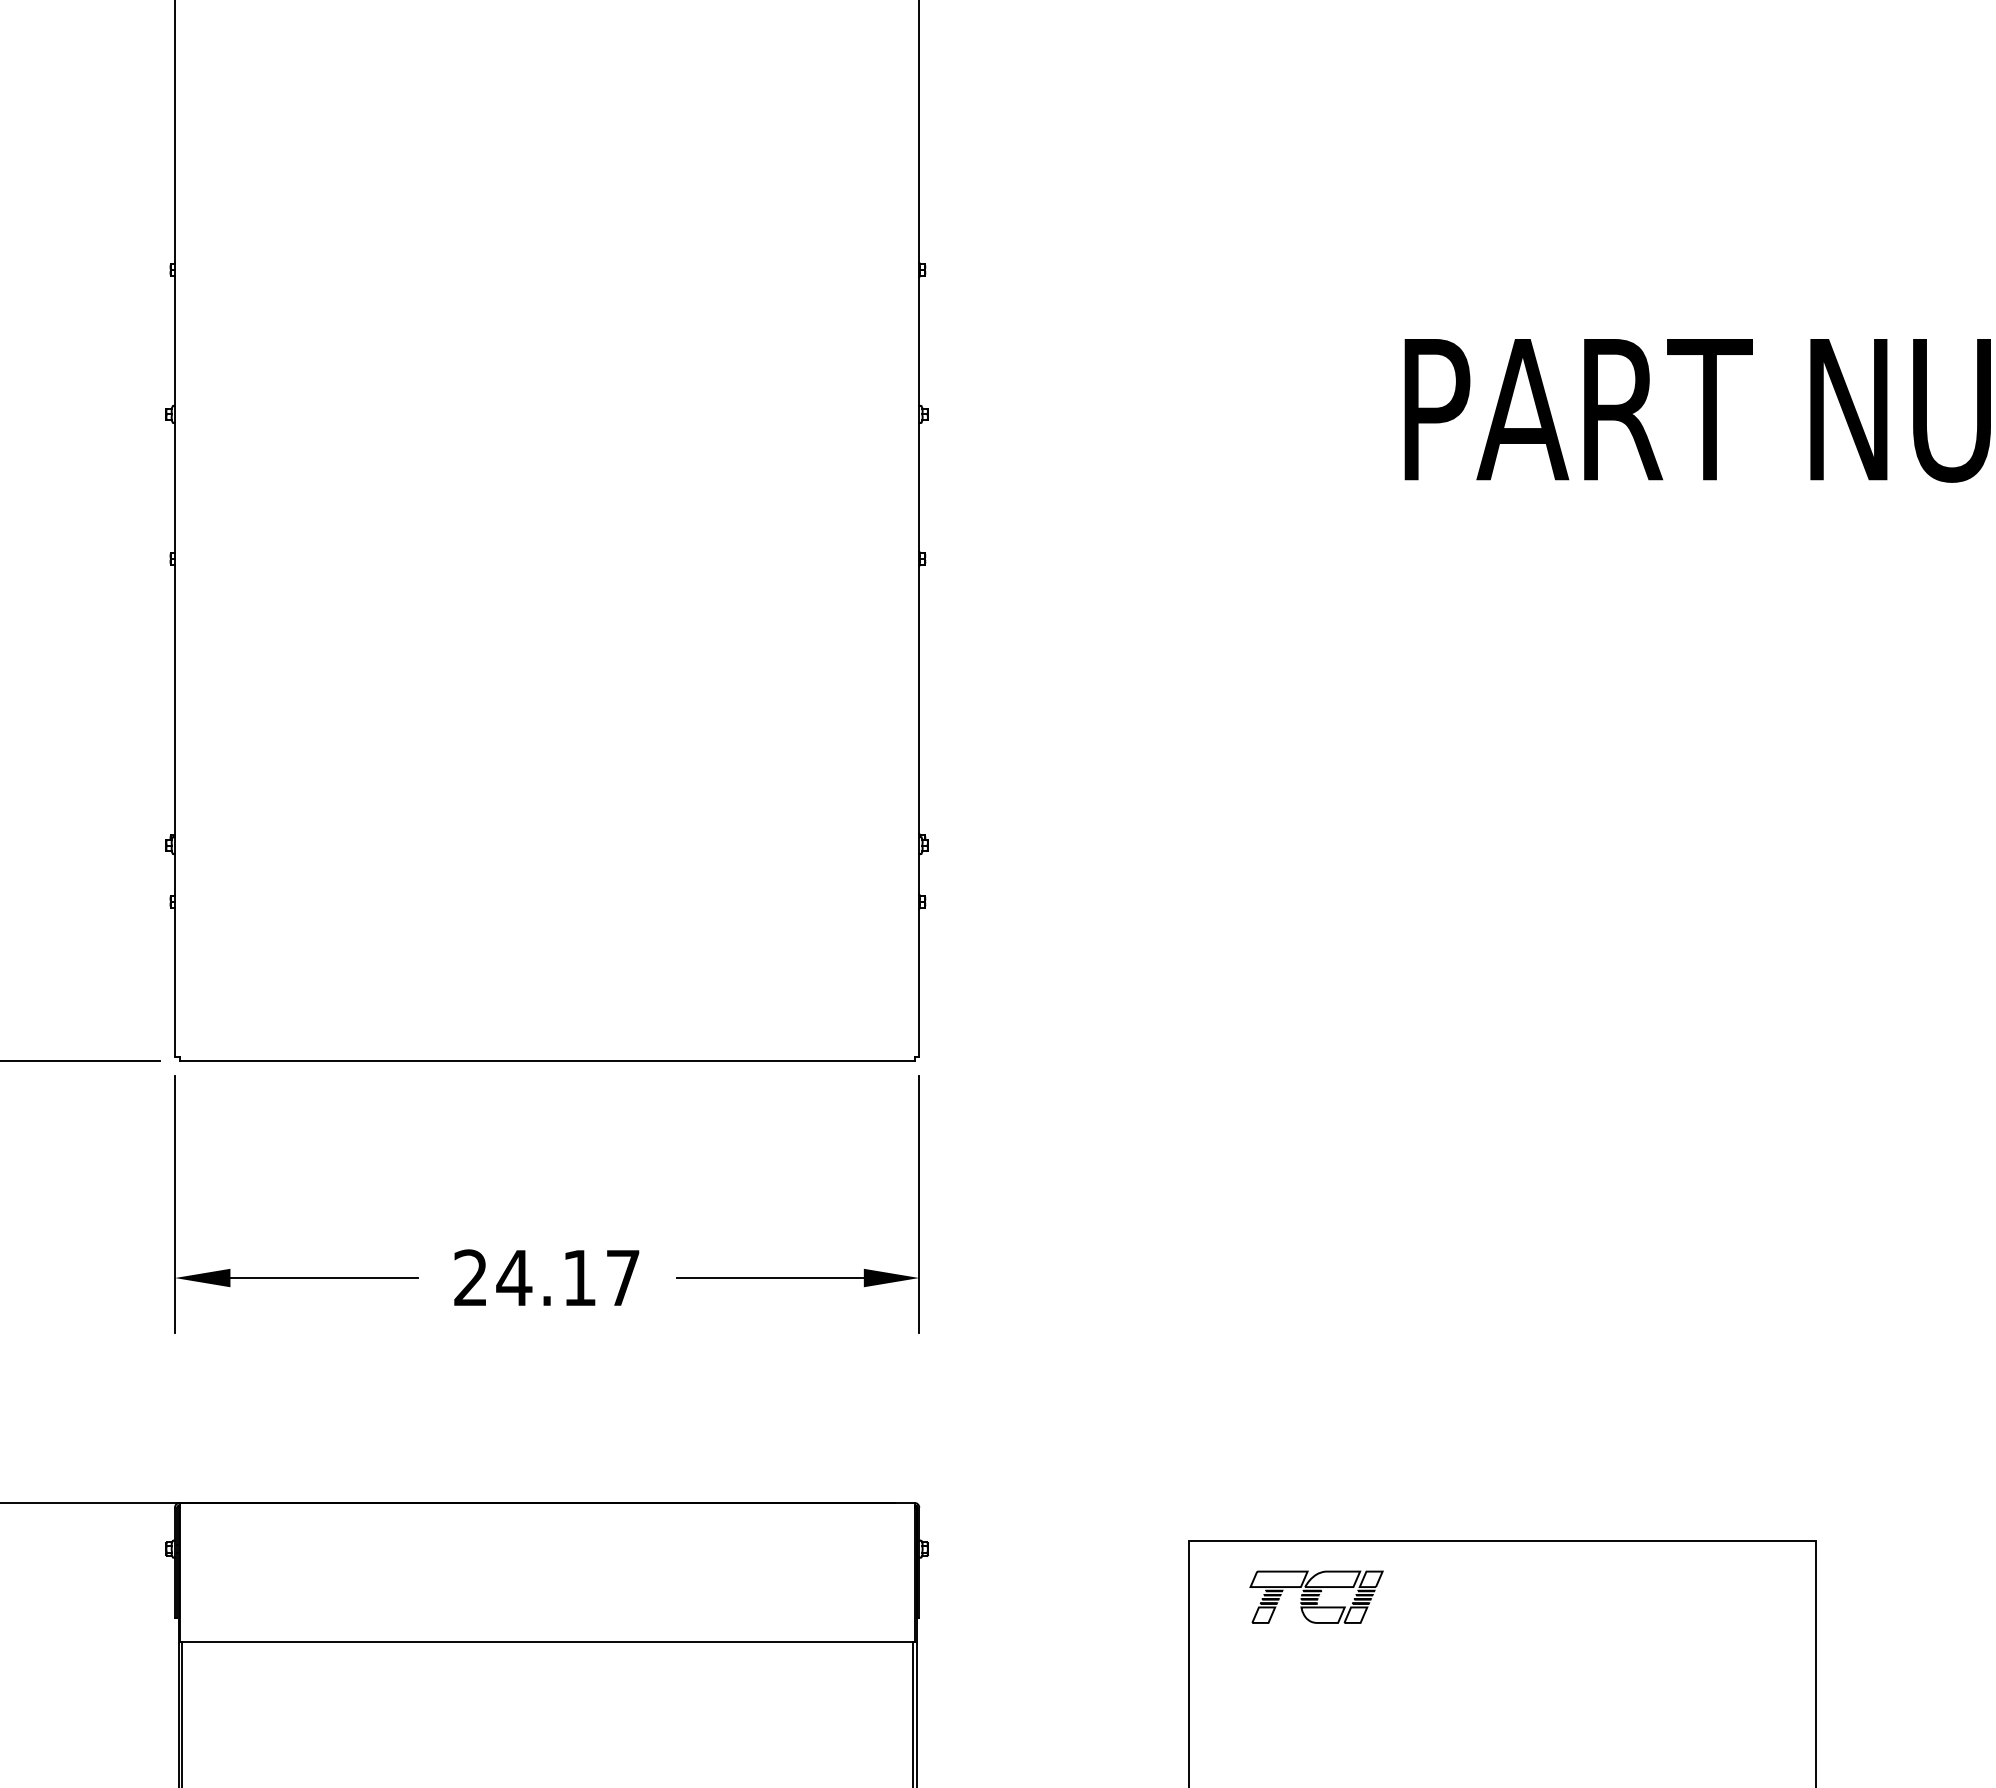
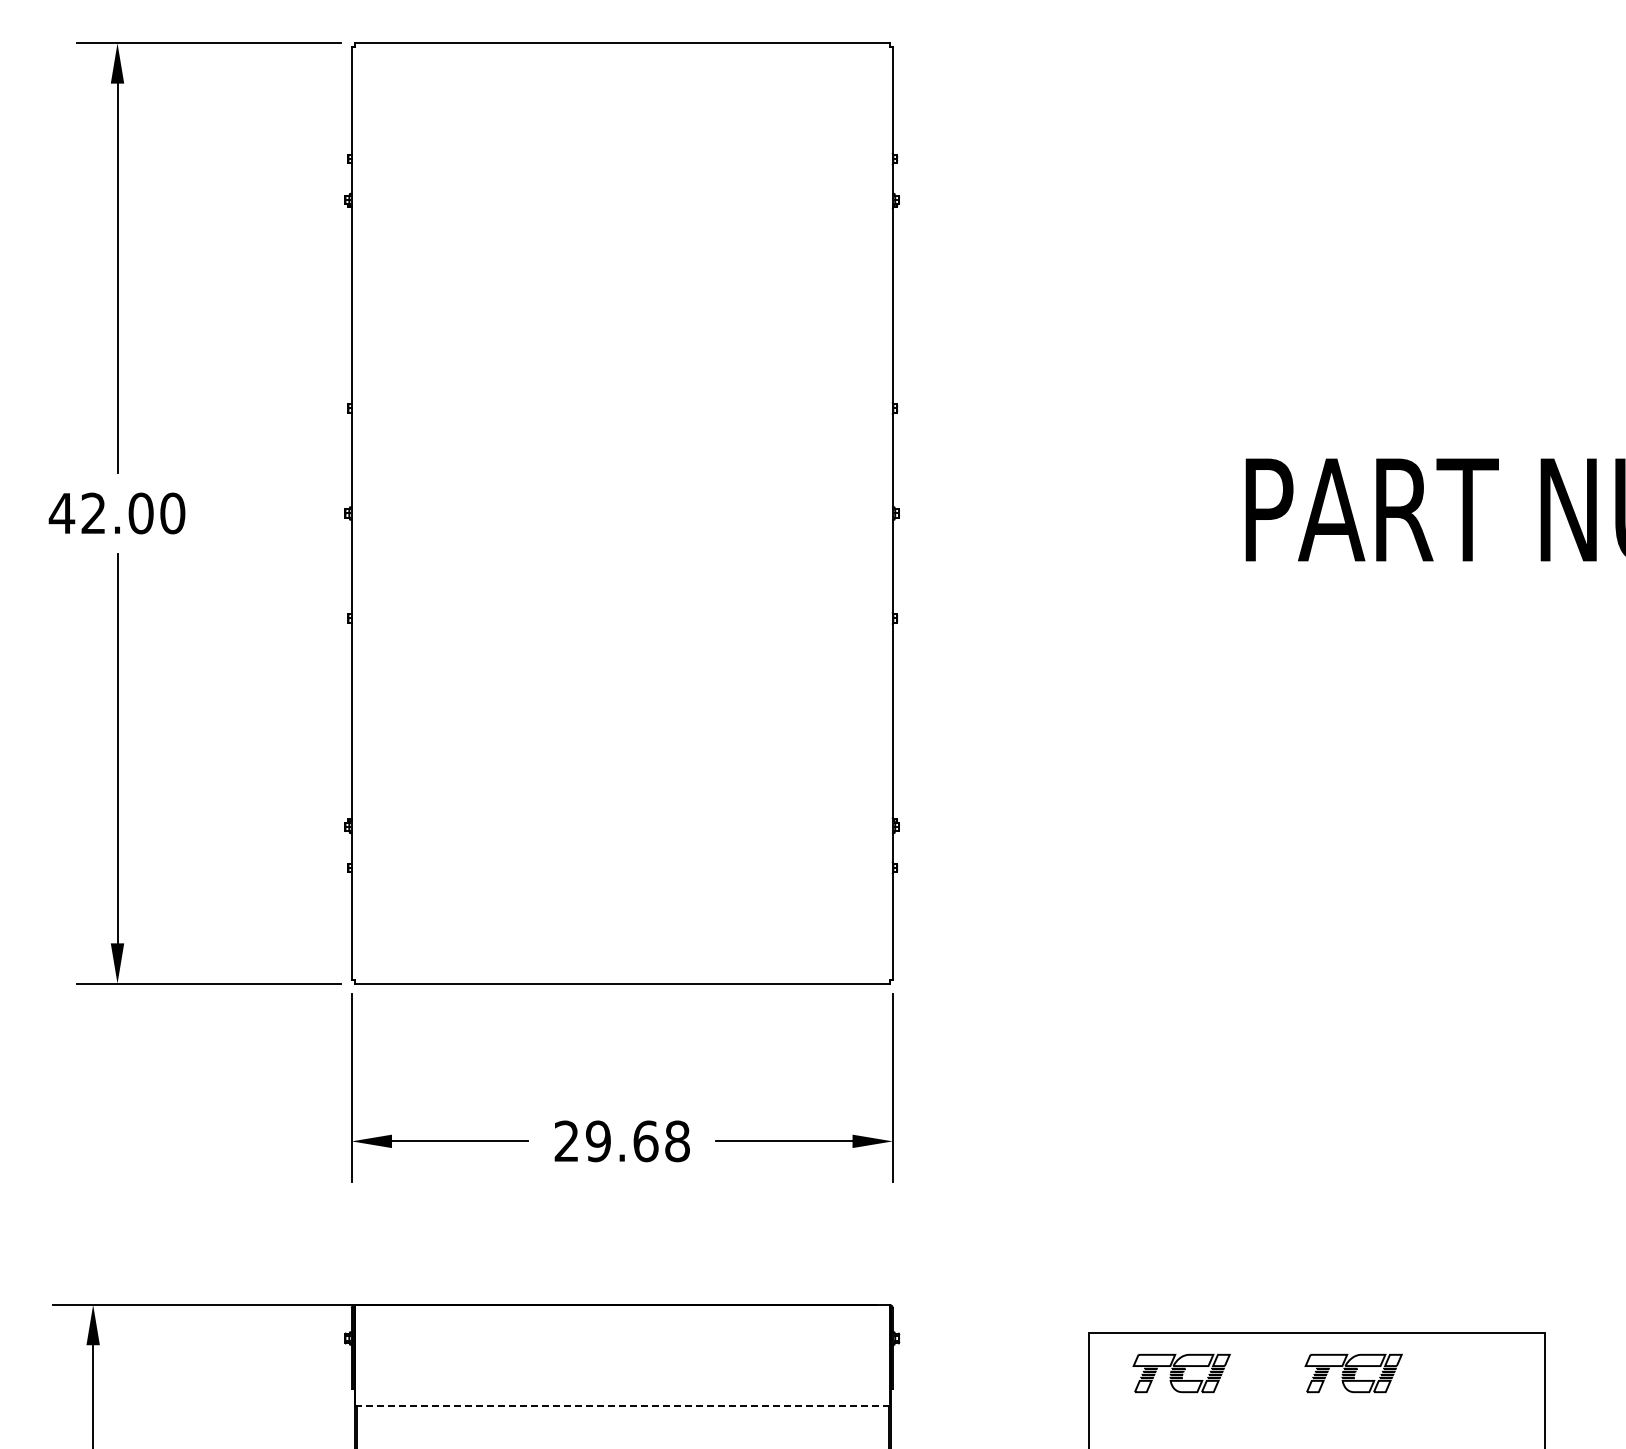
text: (568, 1278) -> (637, 1141), 24.17 -> 29.68
part: (1552, 1597) -> (1353, 1373), added
line: (547, 1641) -> (622, 1405), solid -> dashed

